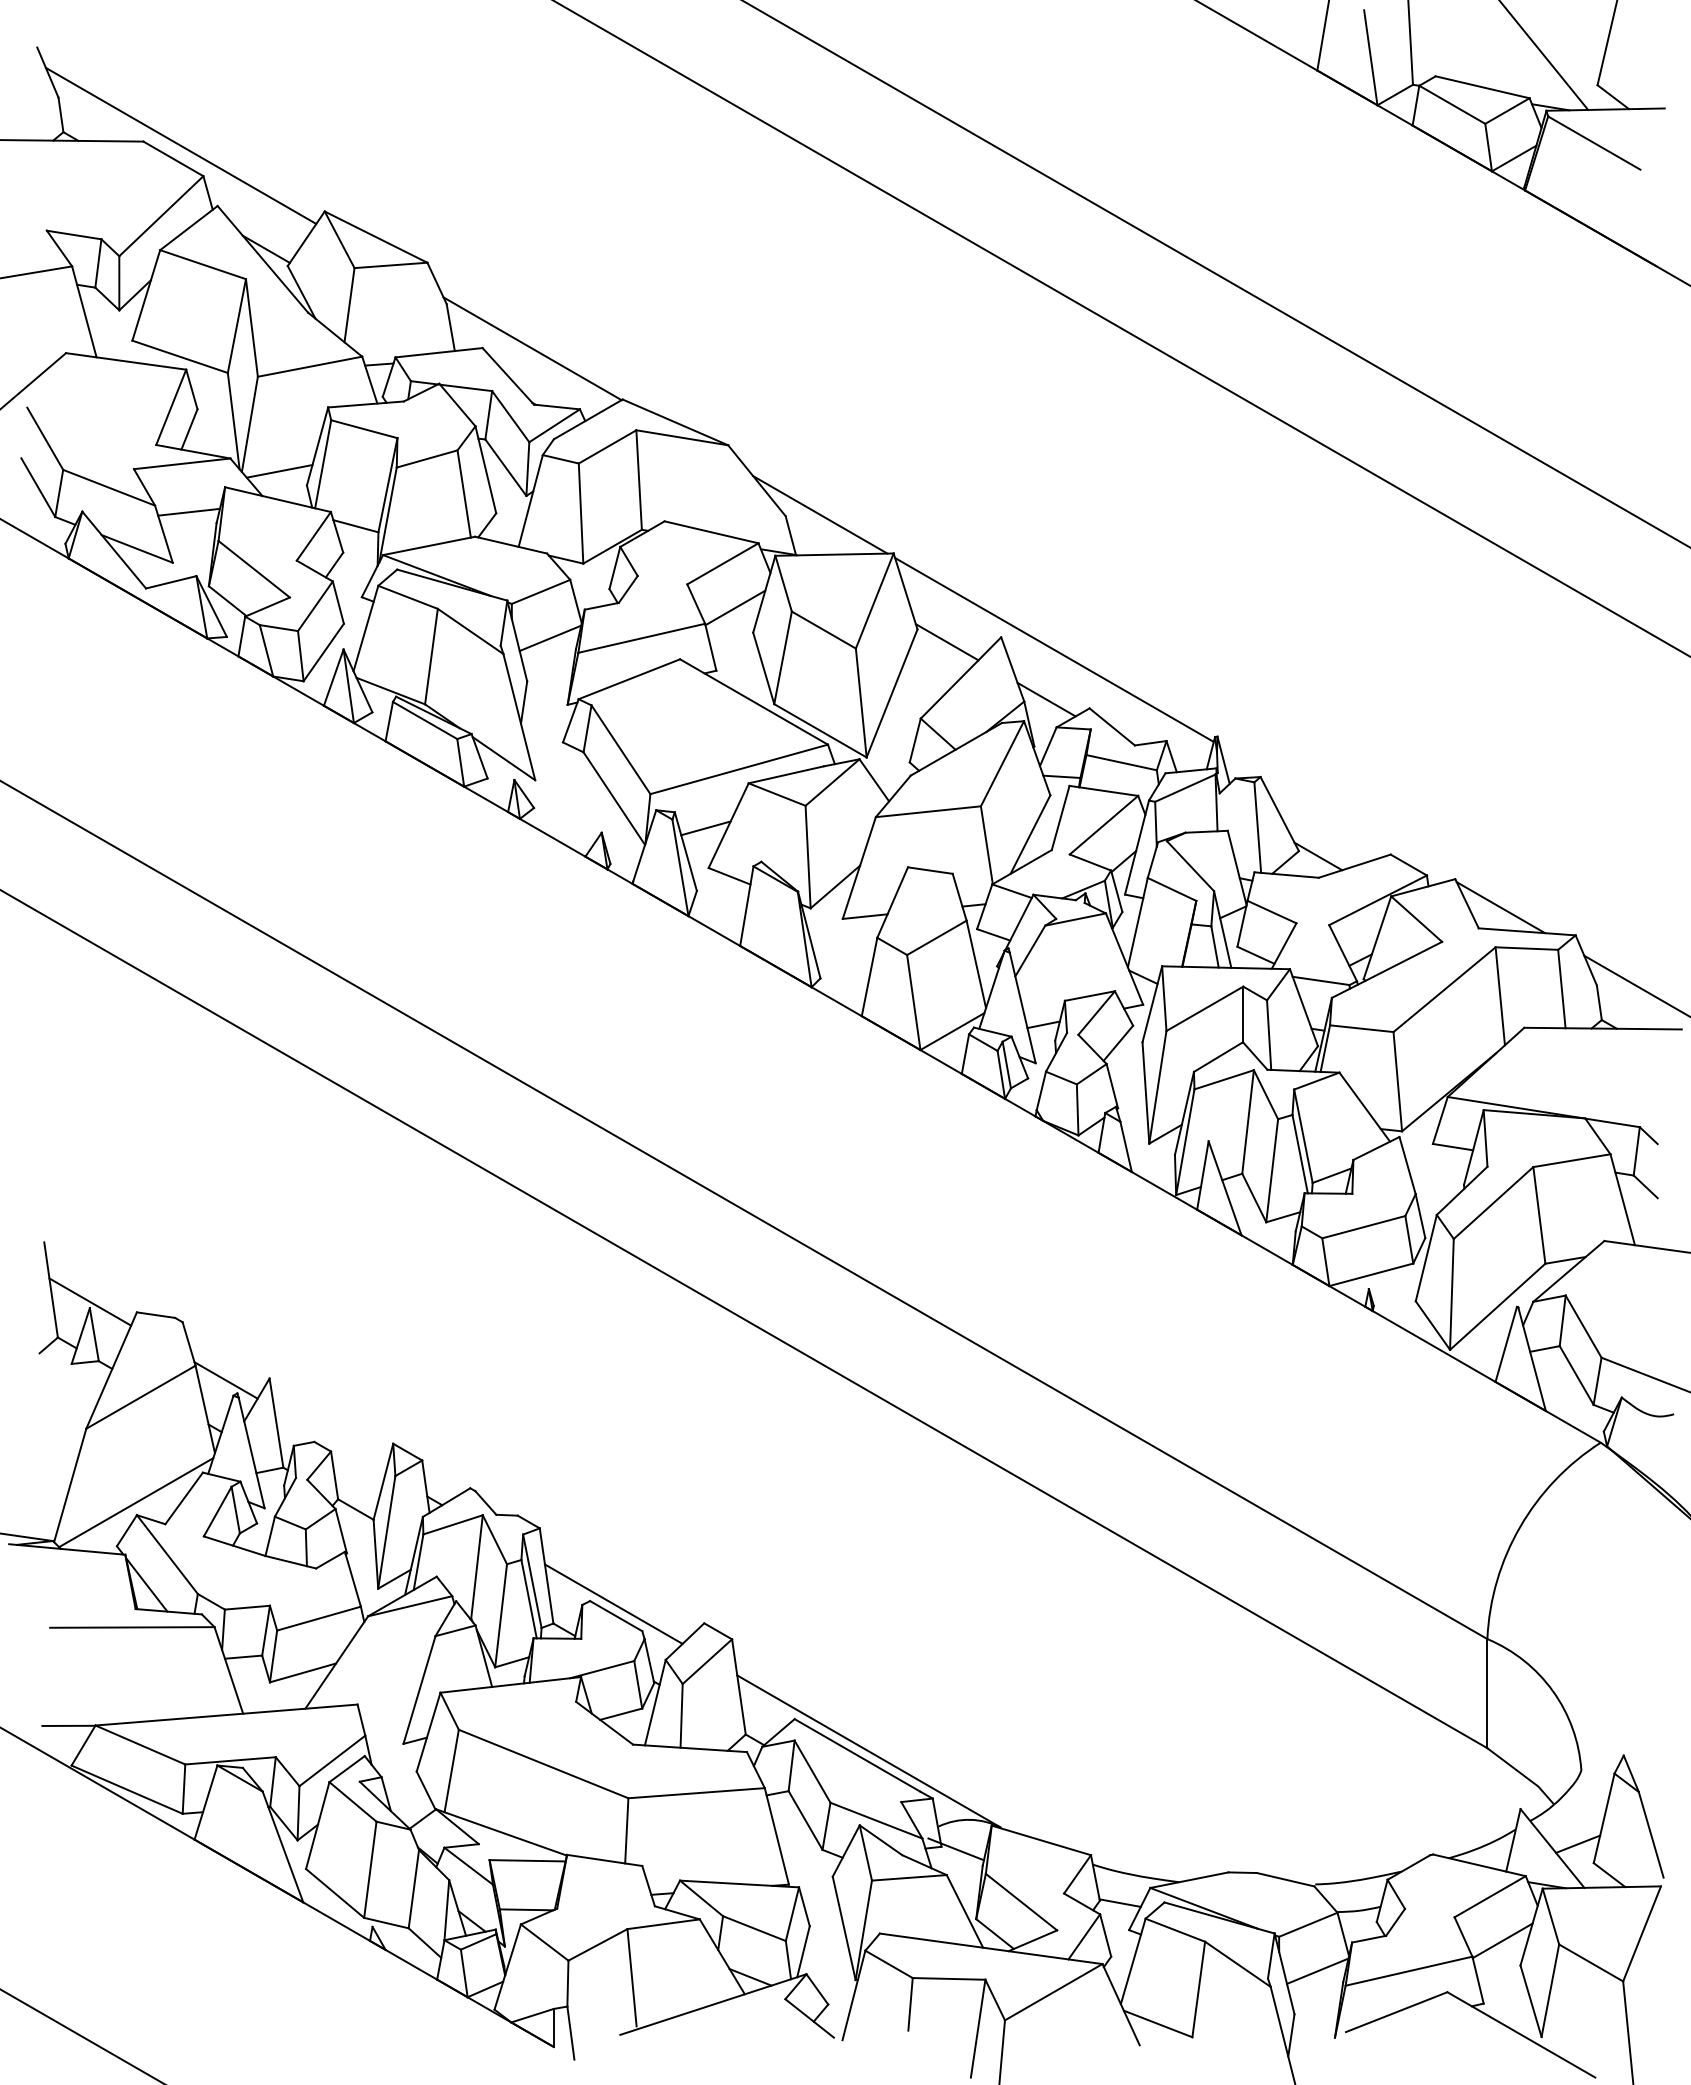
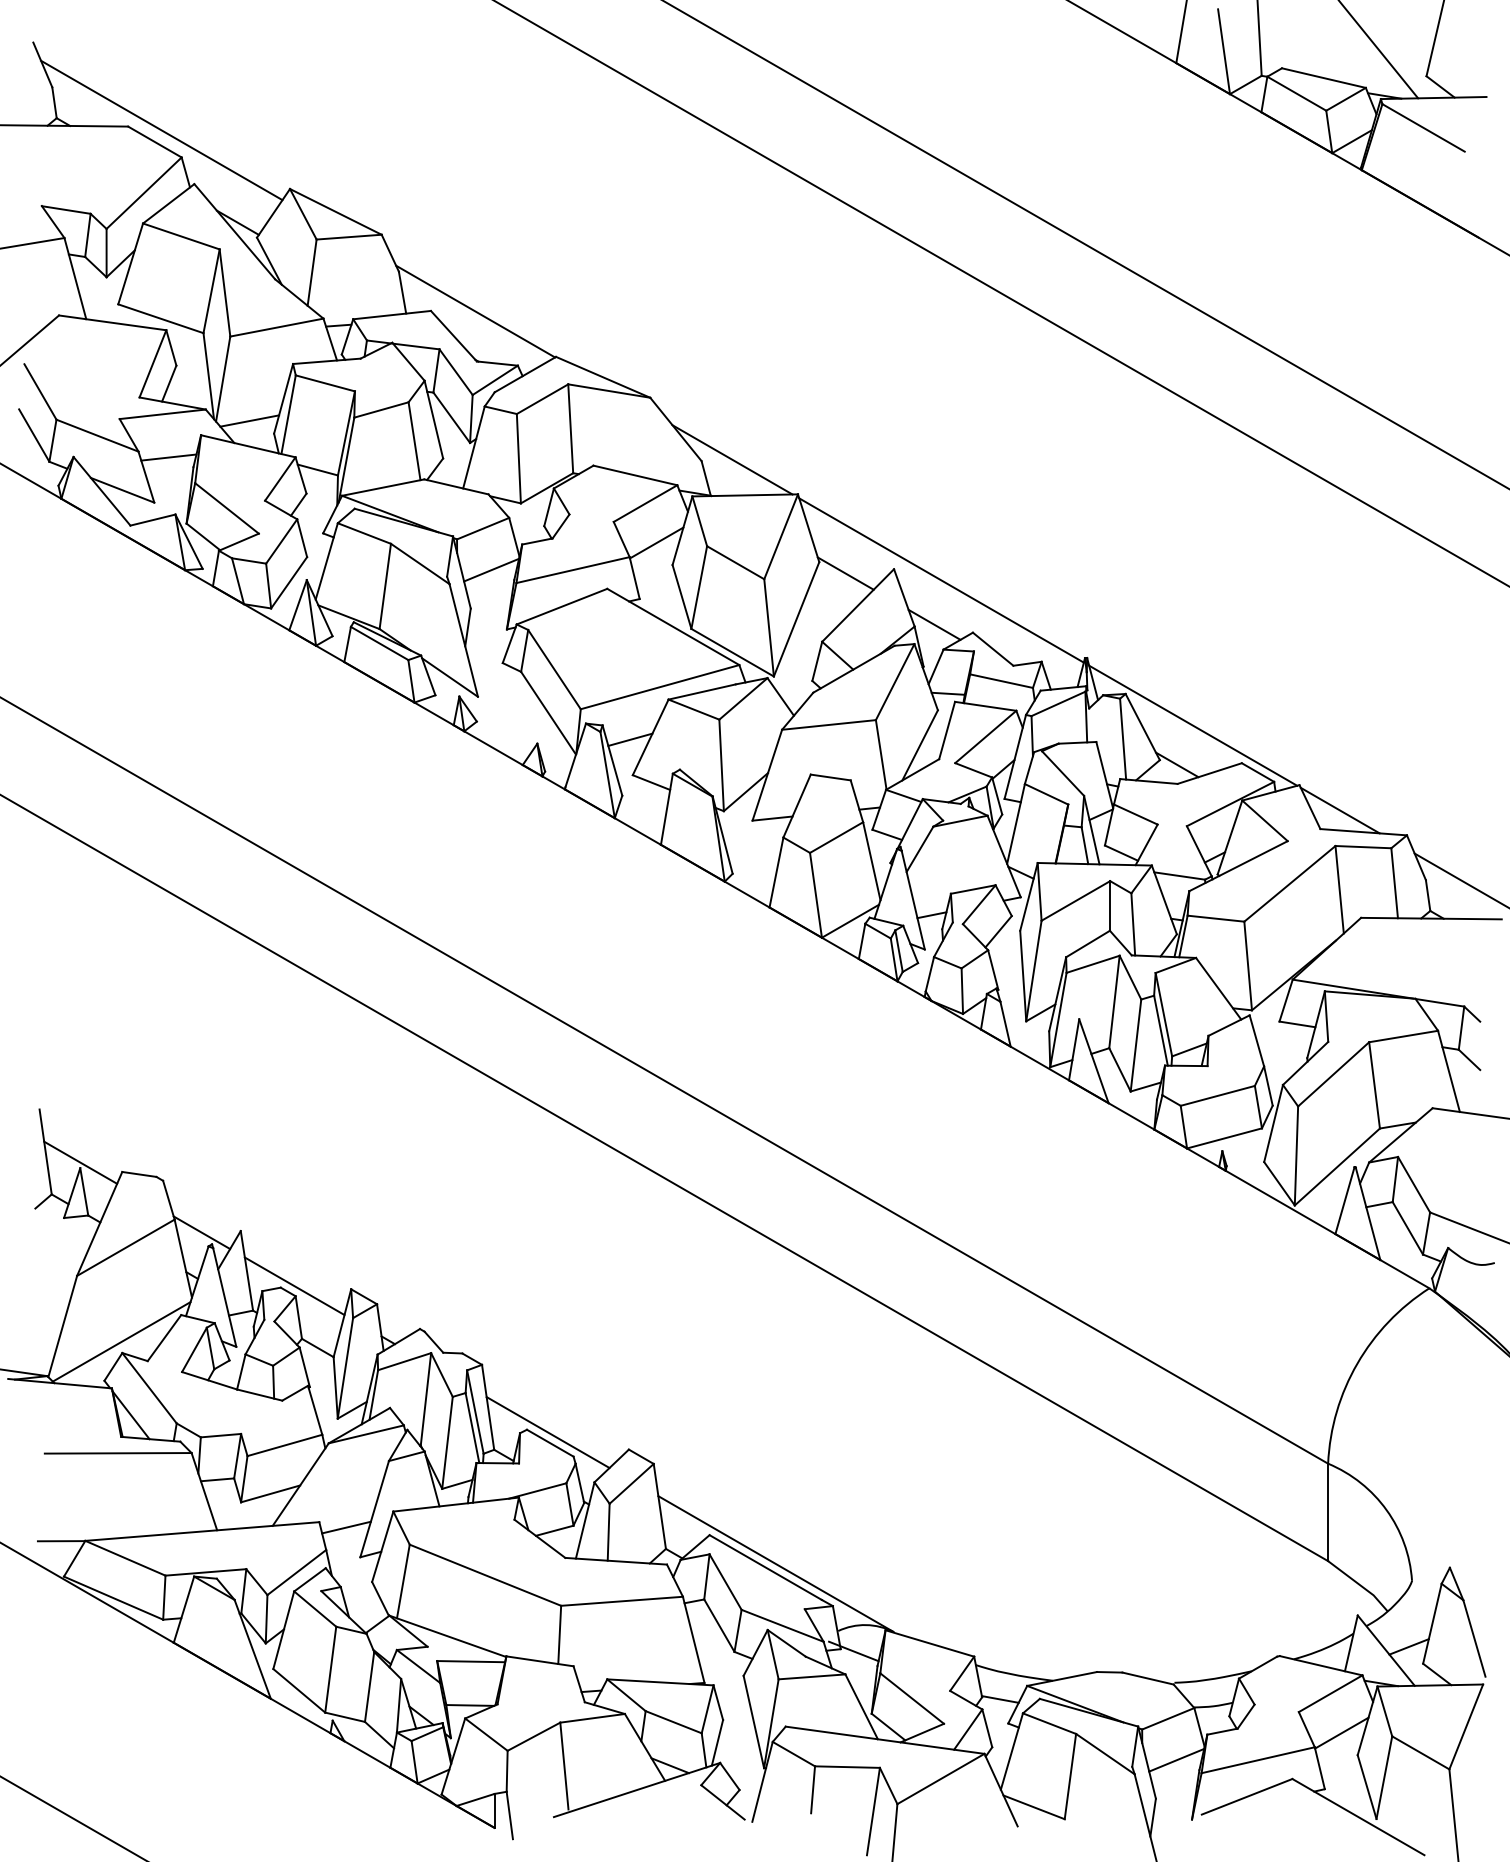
line: (1335, 812) -> (1192, 725), added
line: (329, 1440) -> (294, 1286), added
line: (387, 1710) -> (346, 1527), added

